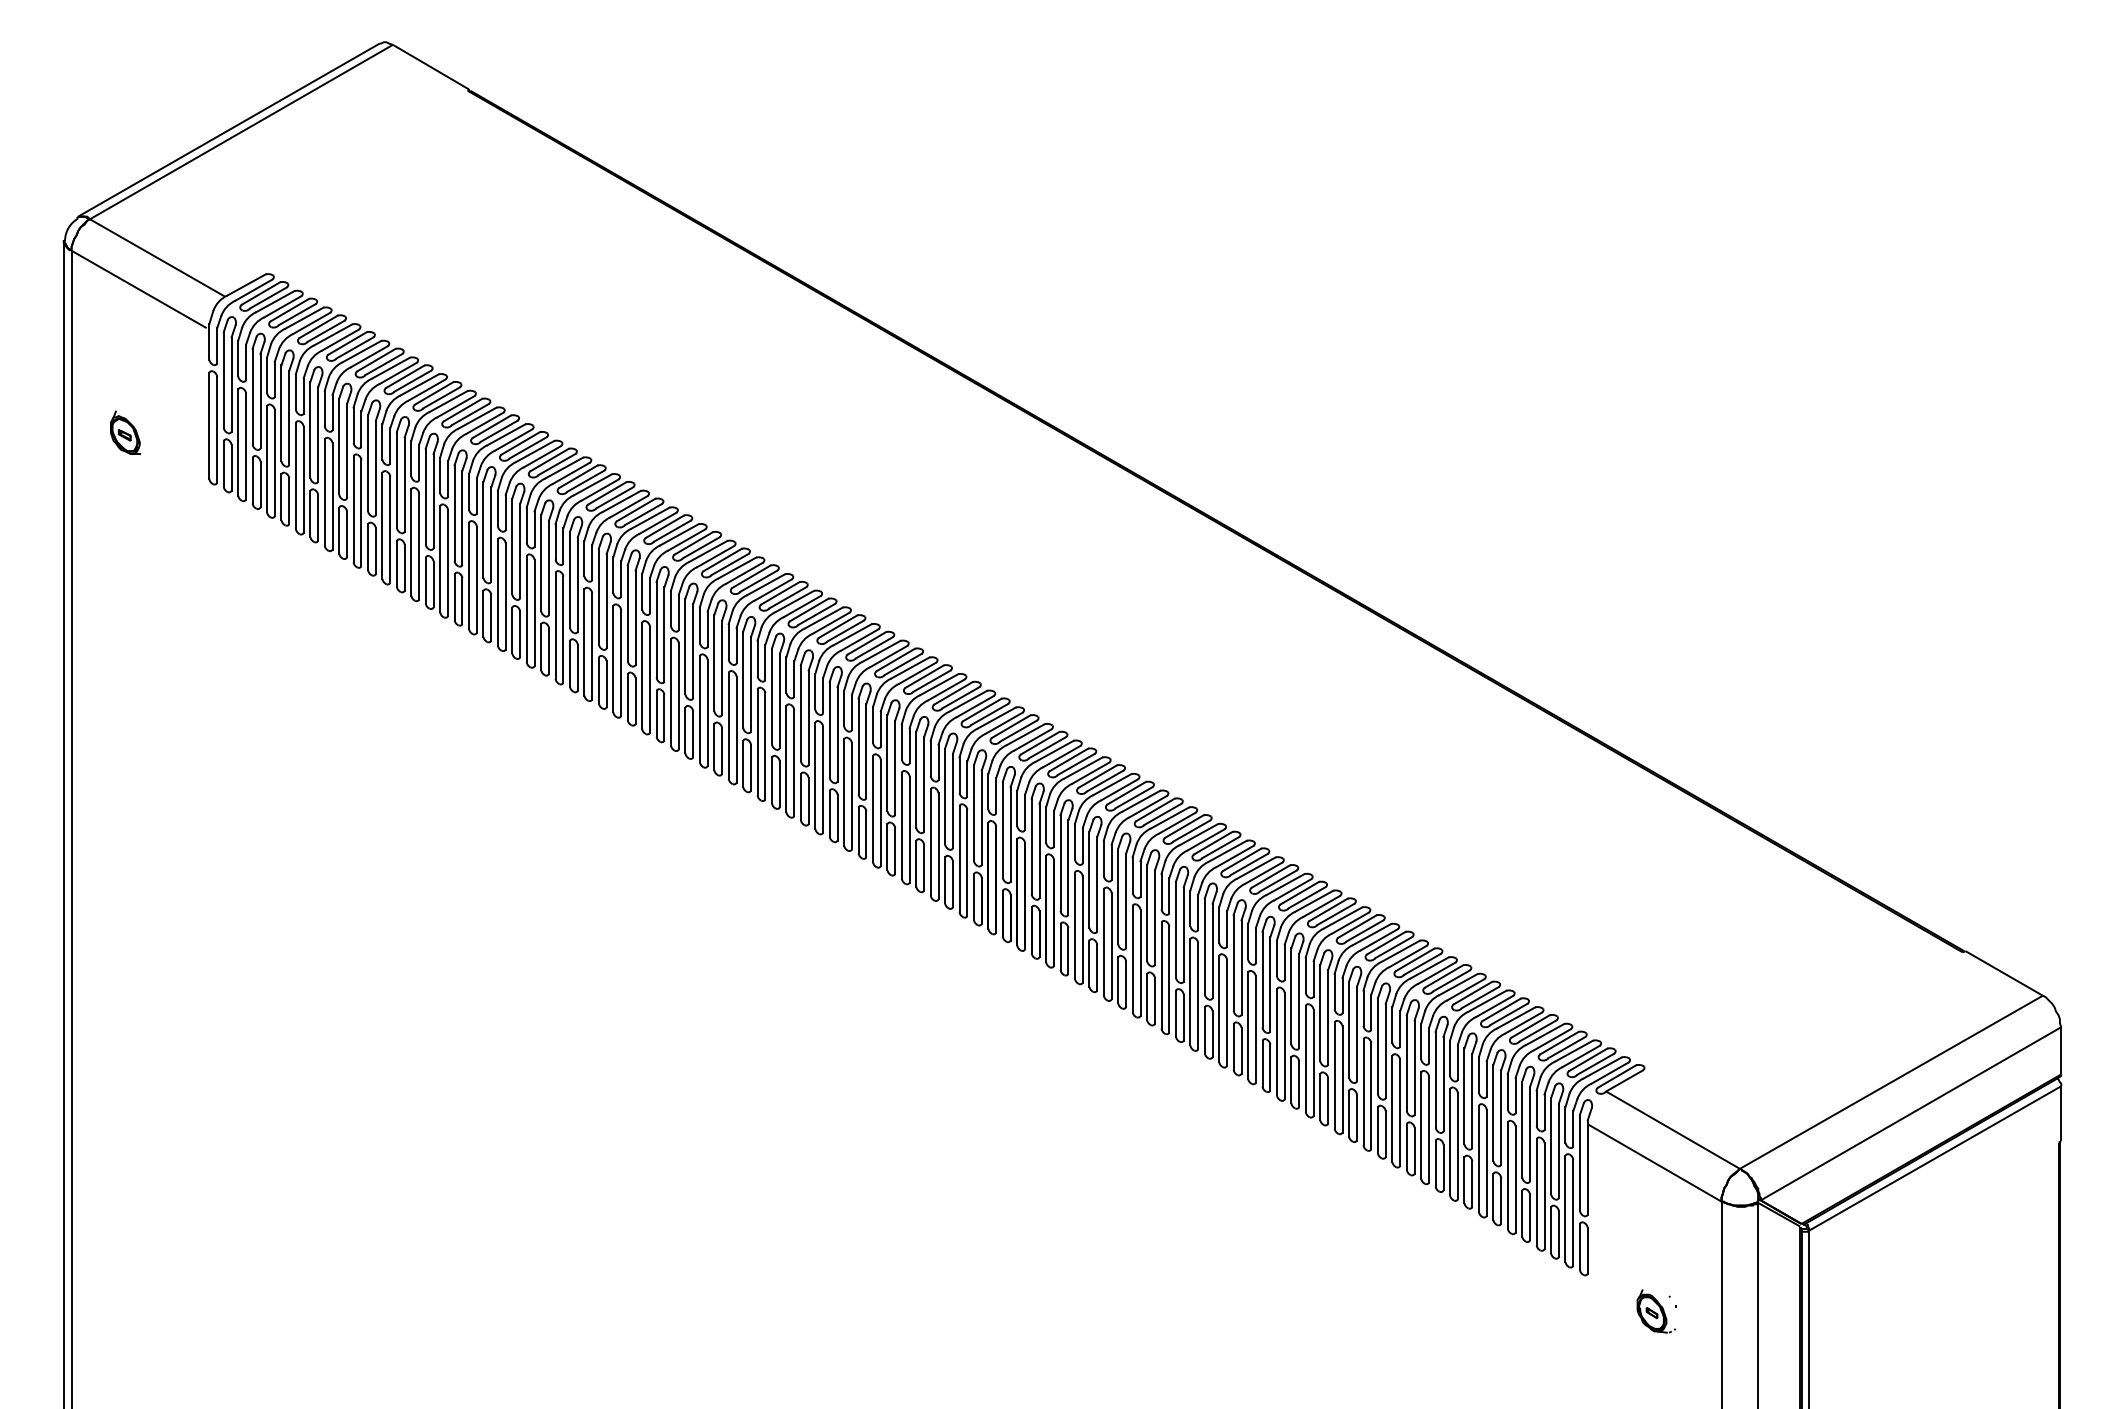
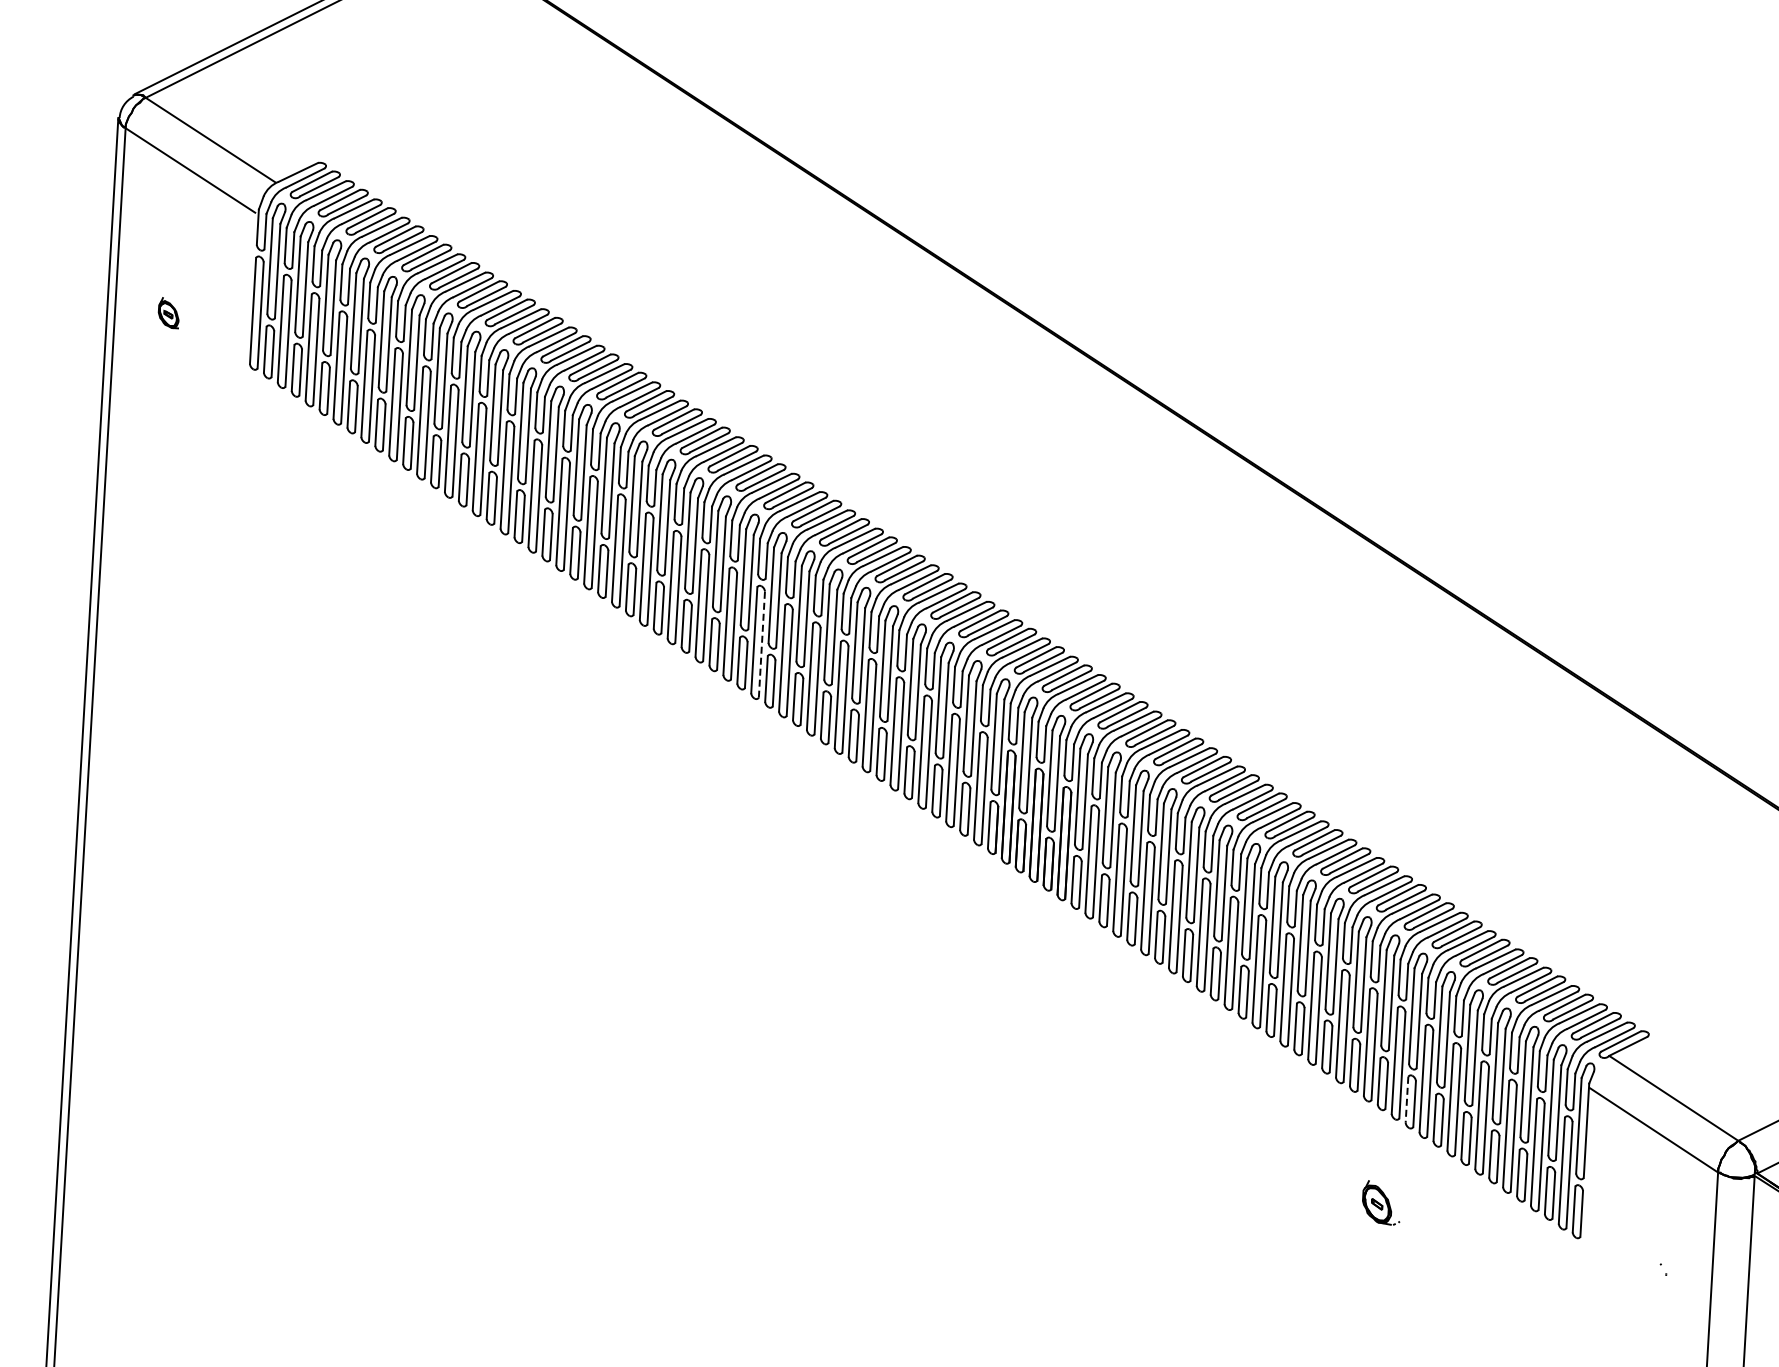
part: (125, 432) -> (168, 312), size x0.7
line: (736, 729) -> (761, 644), solid -> dashed
line: (1406, 1146) -> (1406, 1099), solid -> dashed
part: (1656, 1311) -> (1381, 1203), moved

